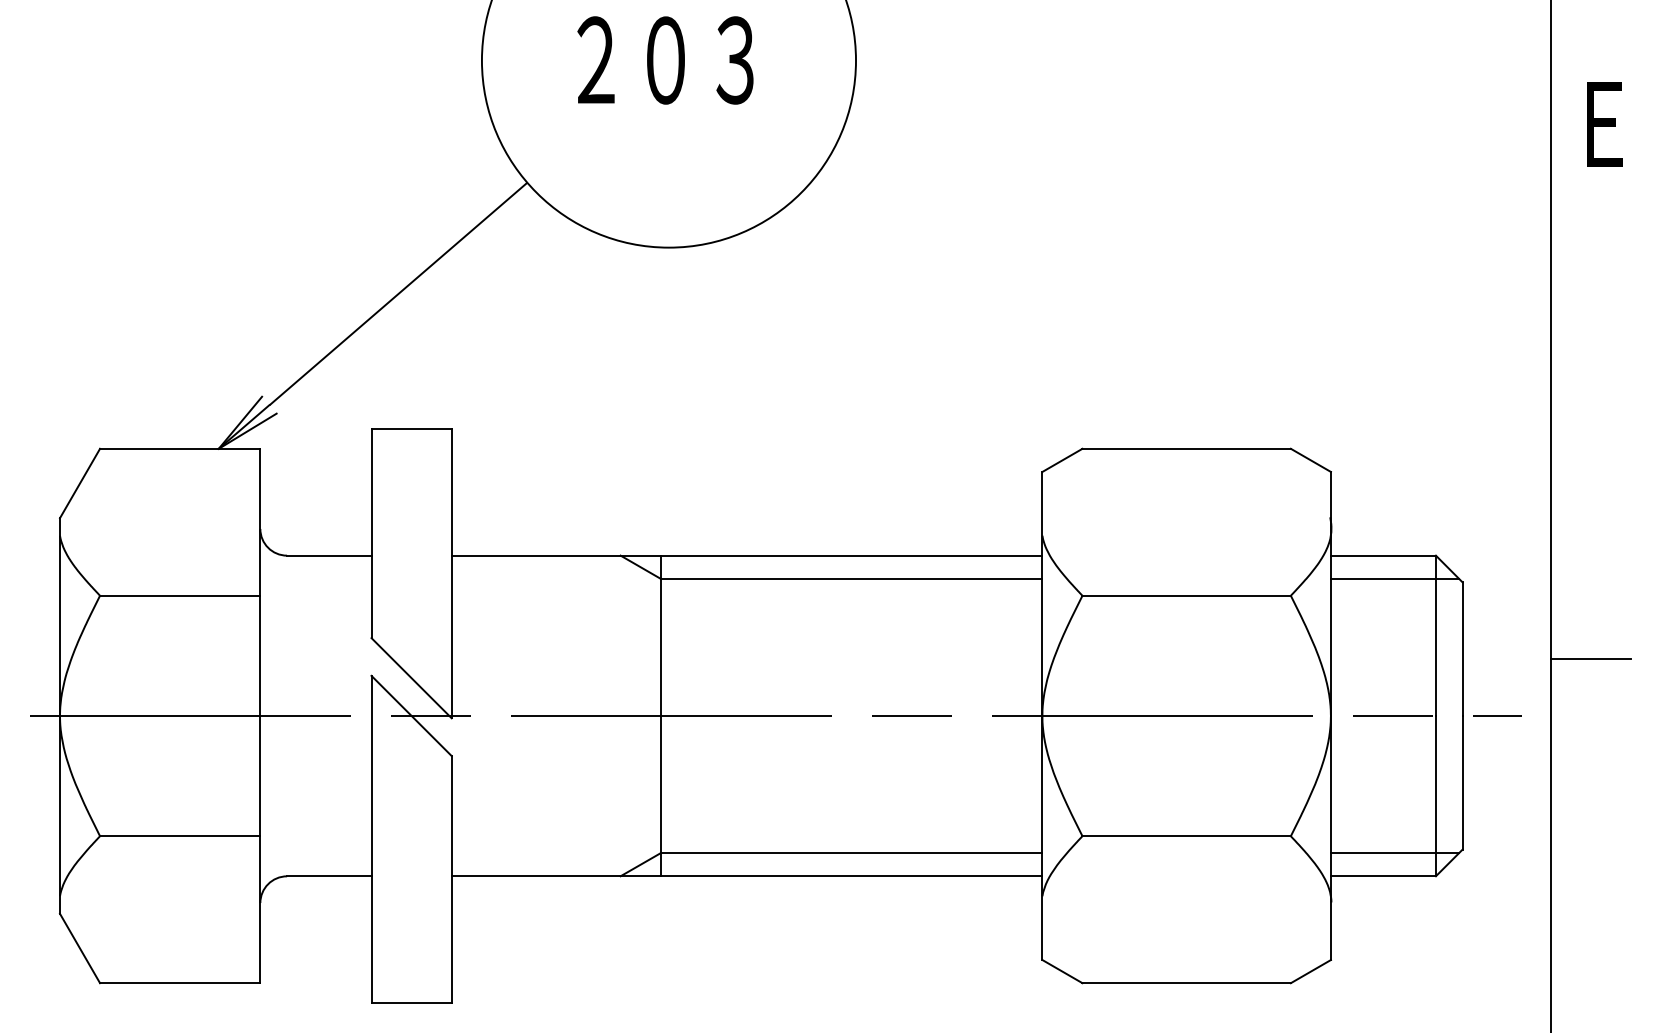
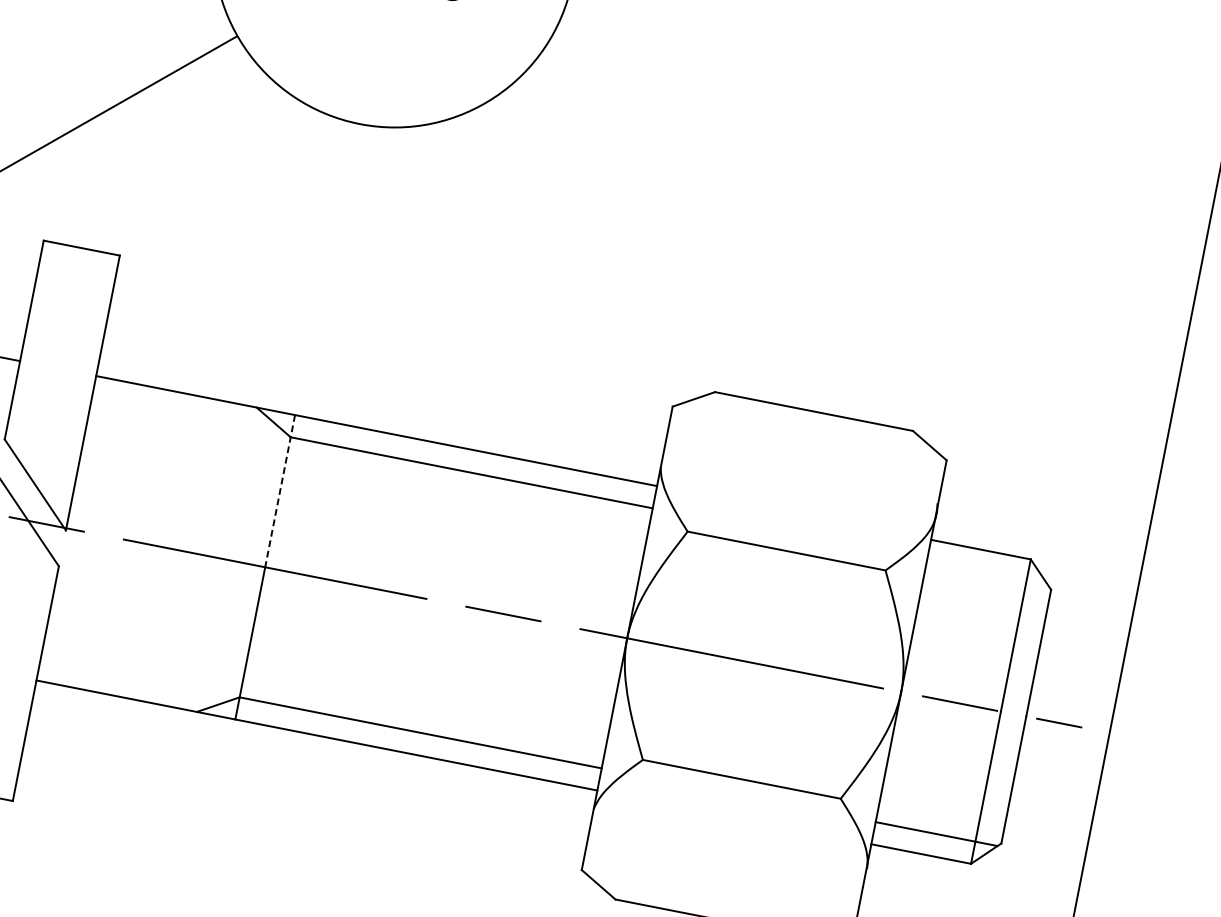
line: (1394, 579) -> (986, 574), removed
line: (661, 636) -> (280, 491), solid -> dashed
line: (1590, 659) -> (1158, 686), removed

